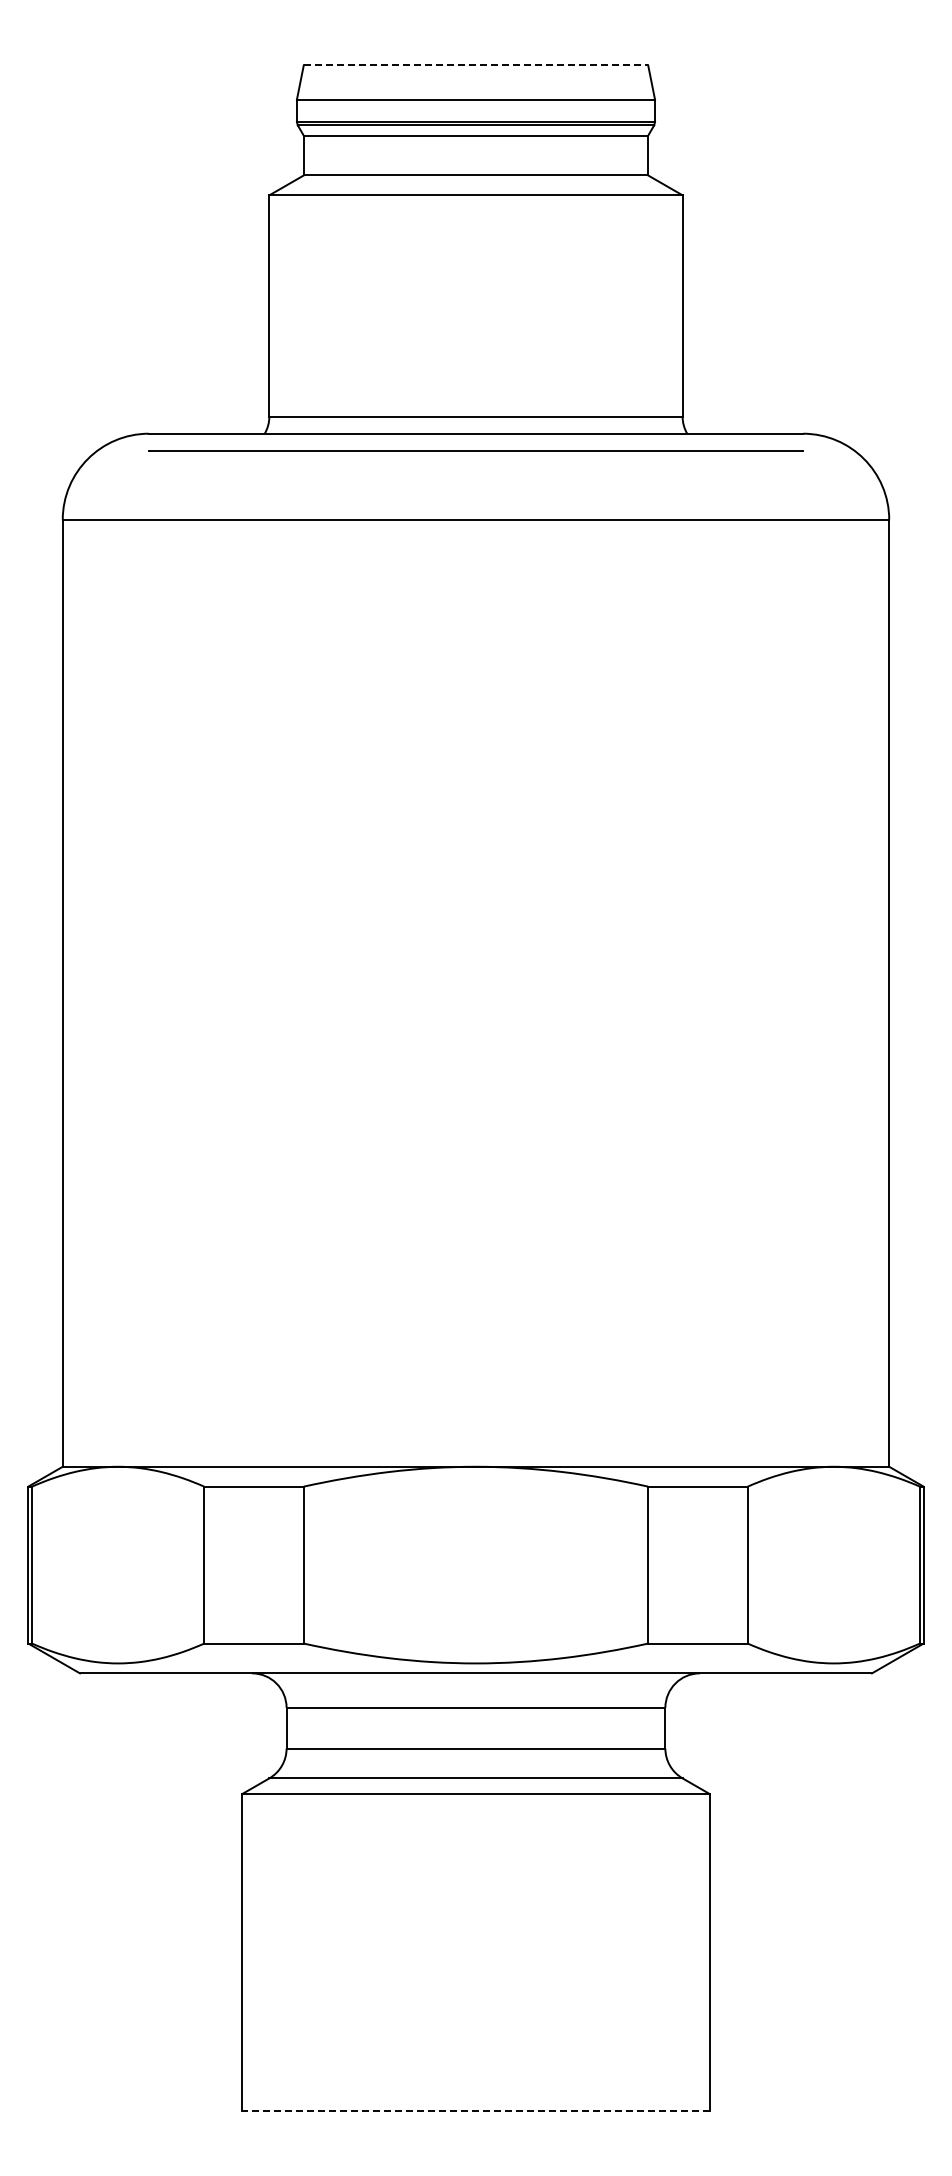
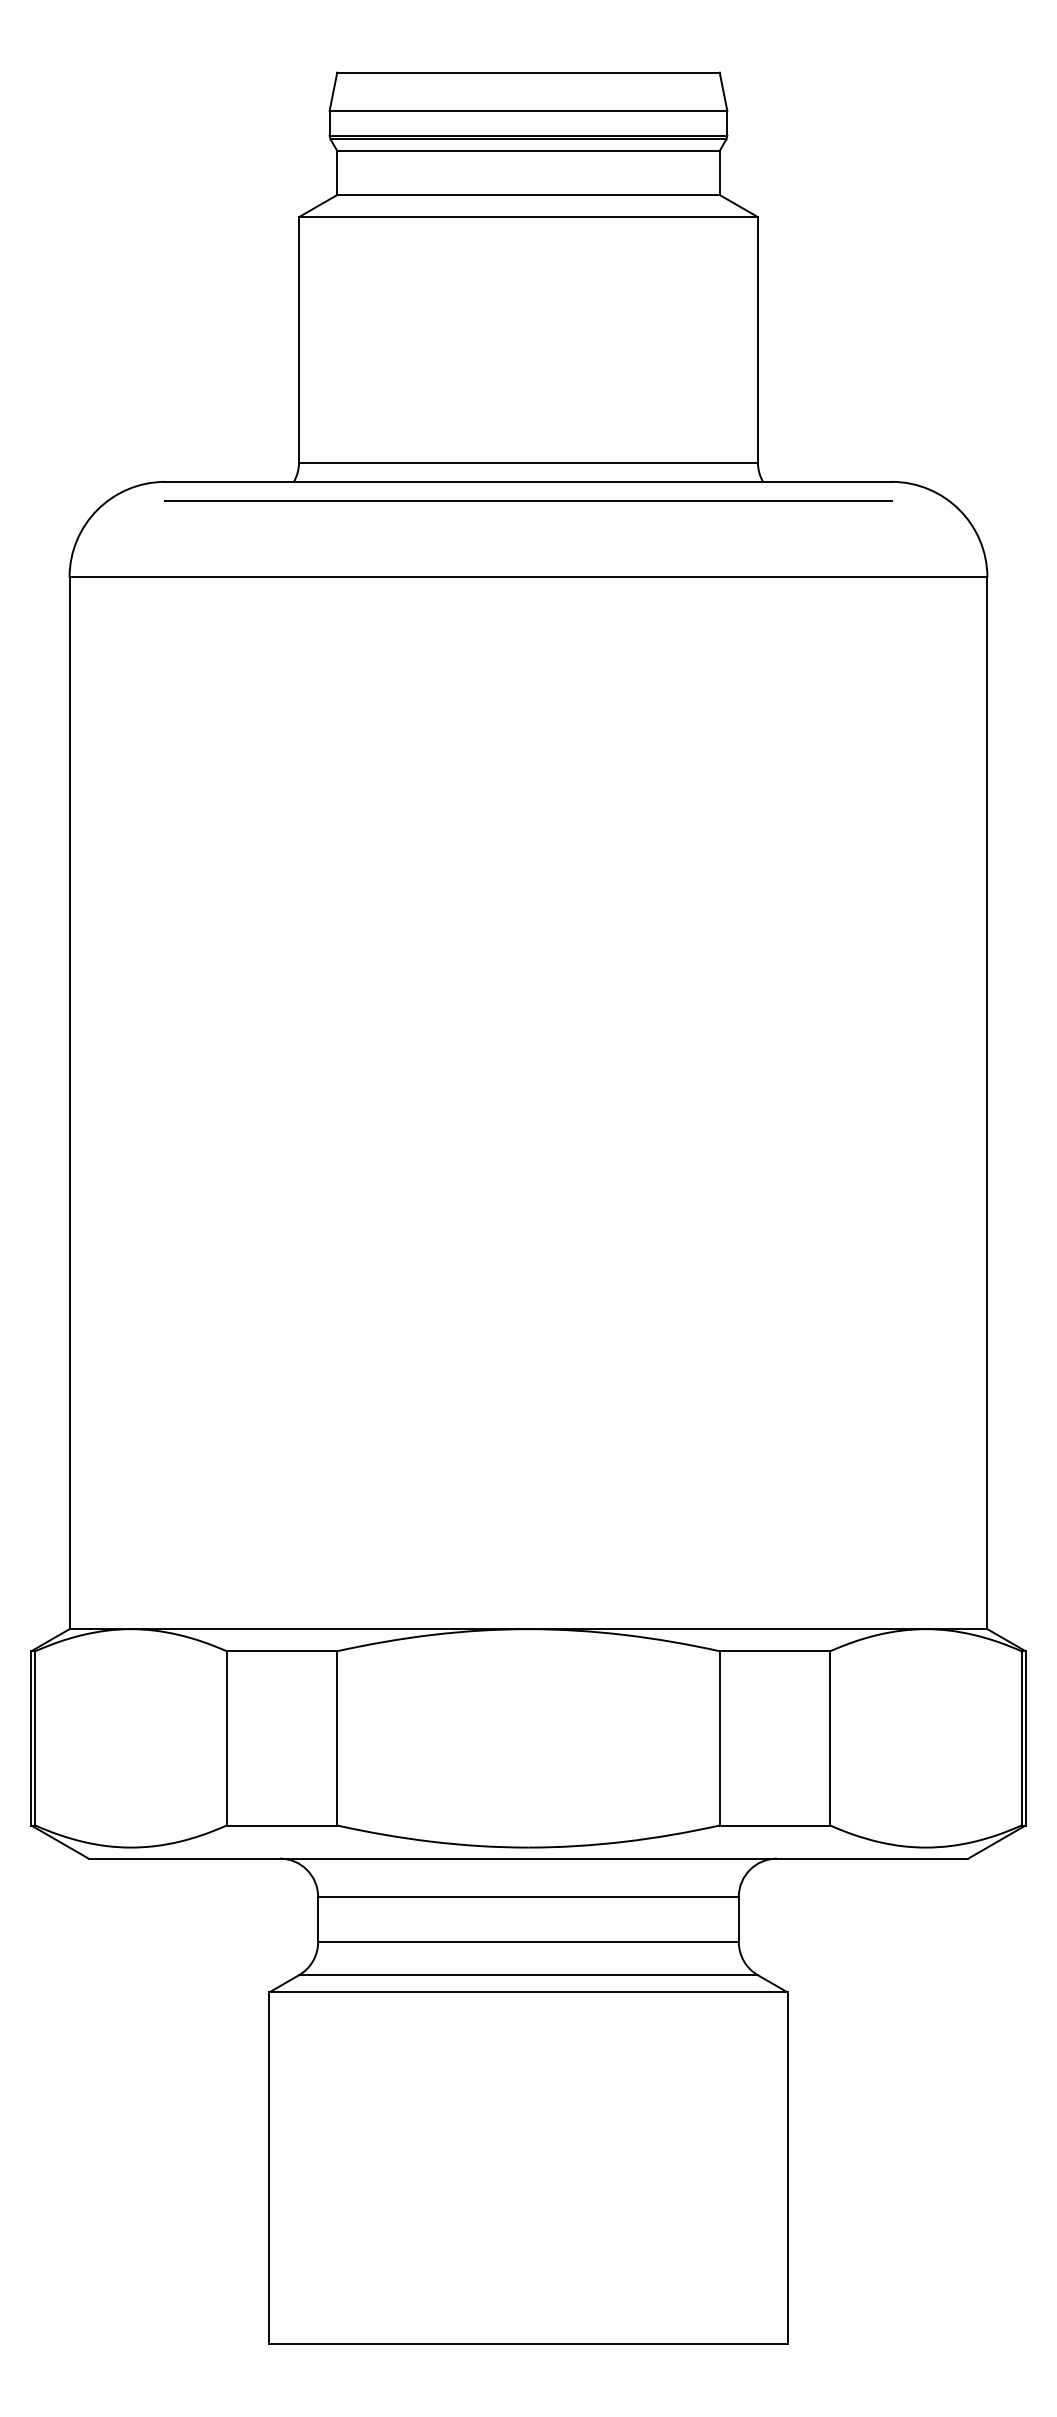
line: (476, 65) -> (529, 72), dashed -> solid
line: (475, 2110) -> (527, 2344), dashed -> solid

